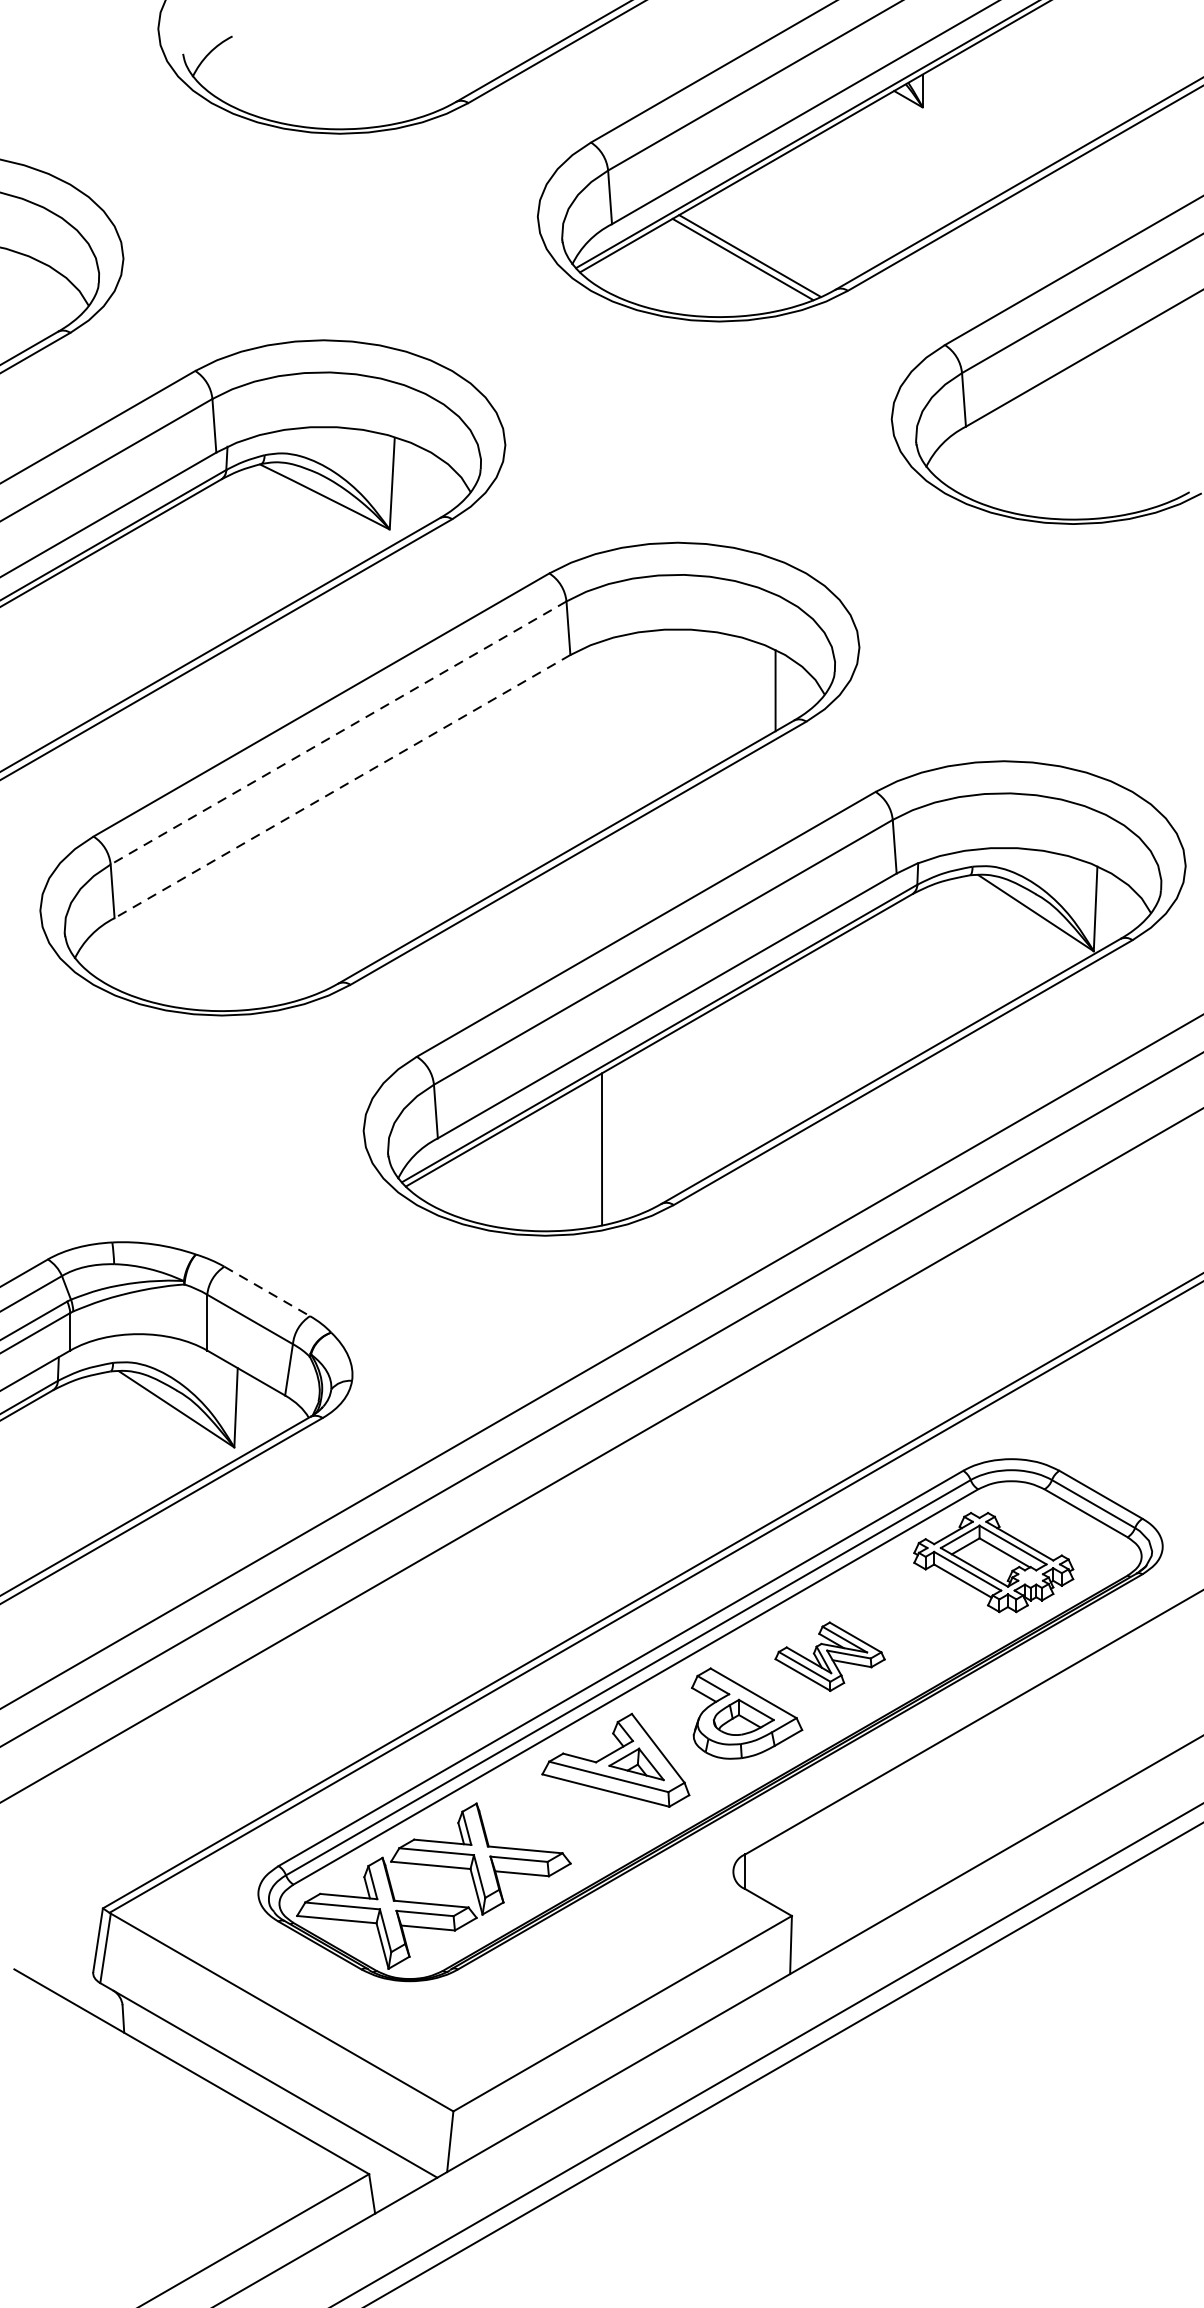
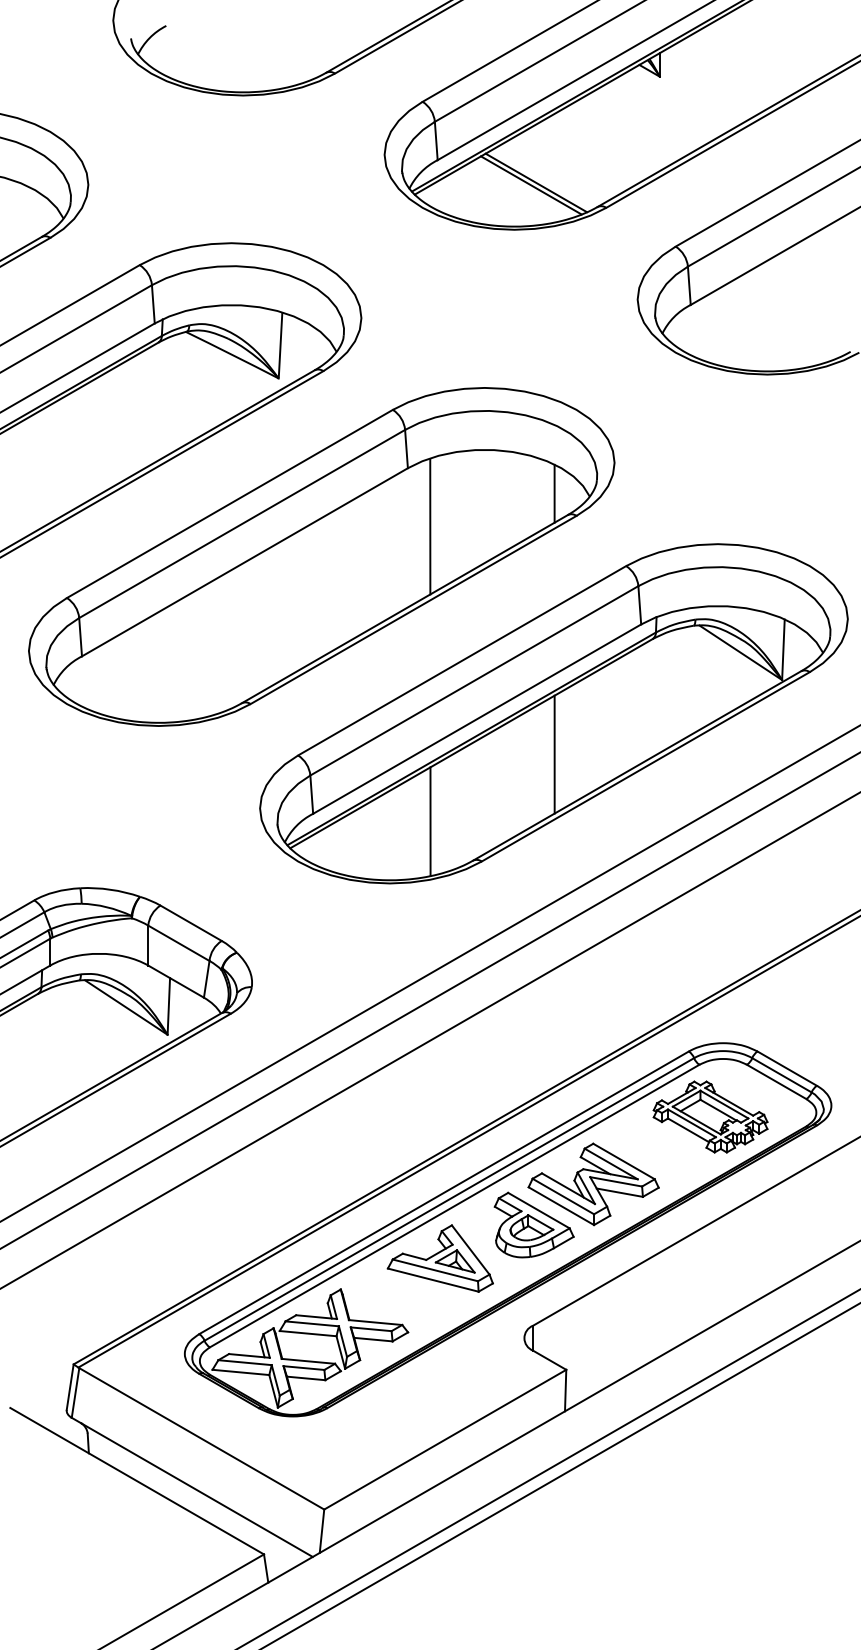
line: (337, 733) -> (241, 524), dashed -> solid
line: (602, 736) -> (430, 526), added
line: (341, 786) -> (244, 562), dashed -> solid
line: (775, 1055) -> (554, 754), added
line: (267, 1291) -> (191, 923), dashed -> solid
part: (829, 1656) -> (593, 1184), size x1.67

